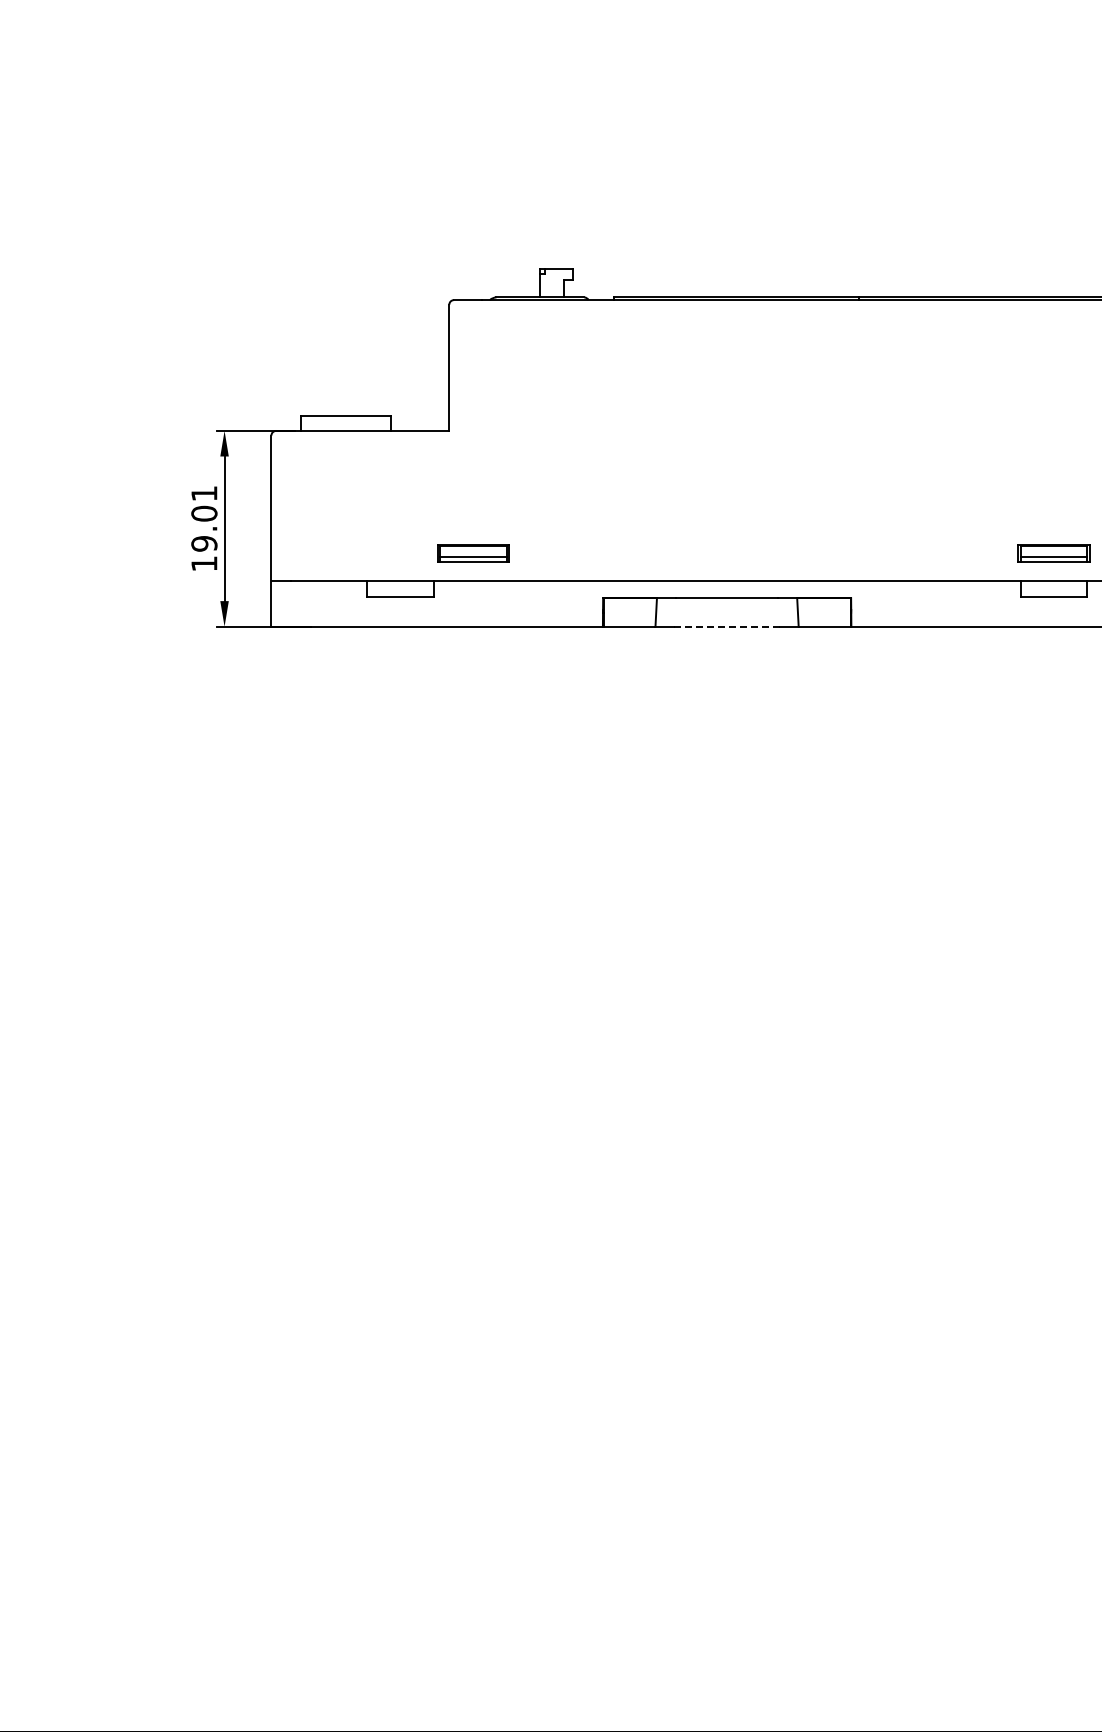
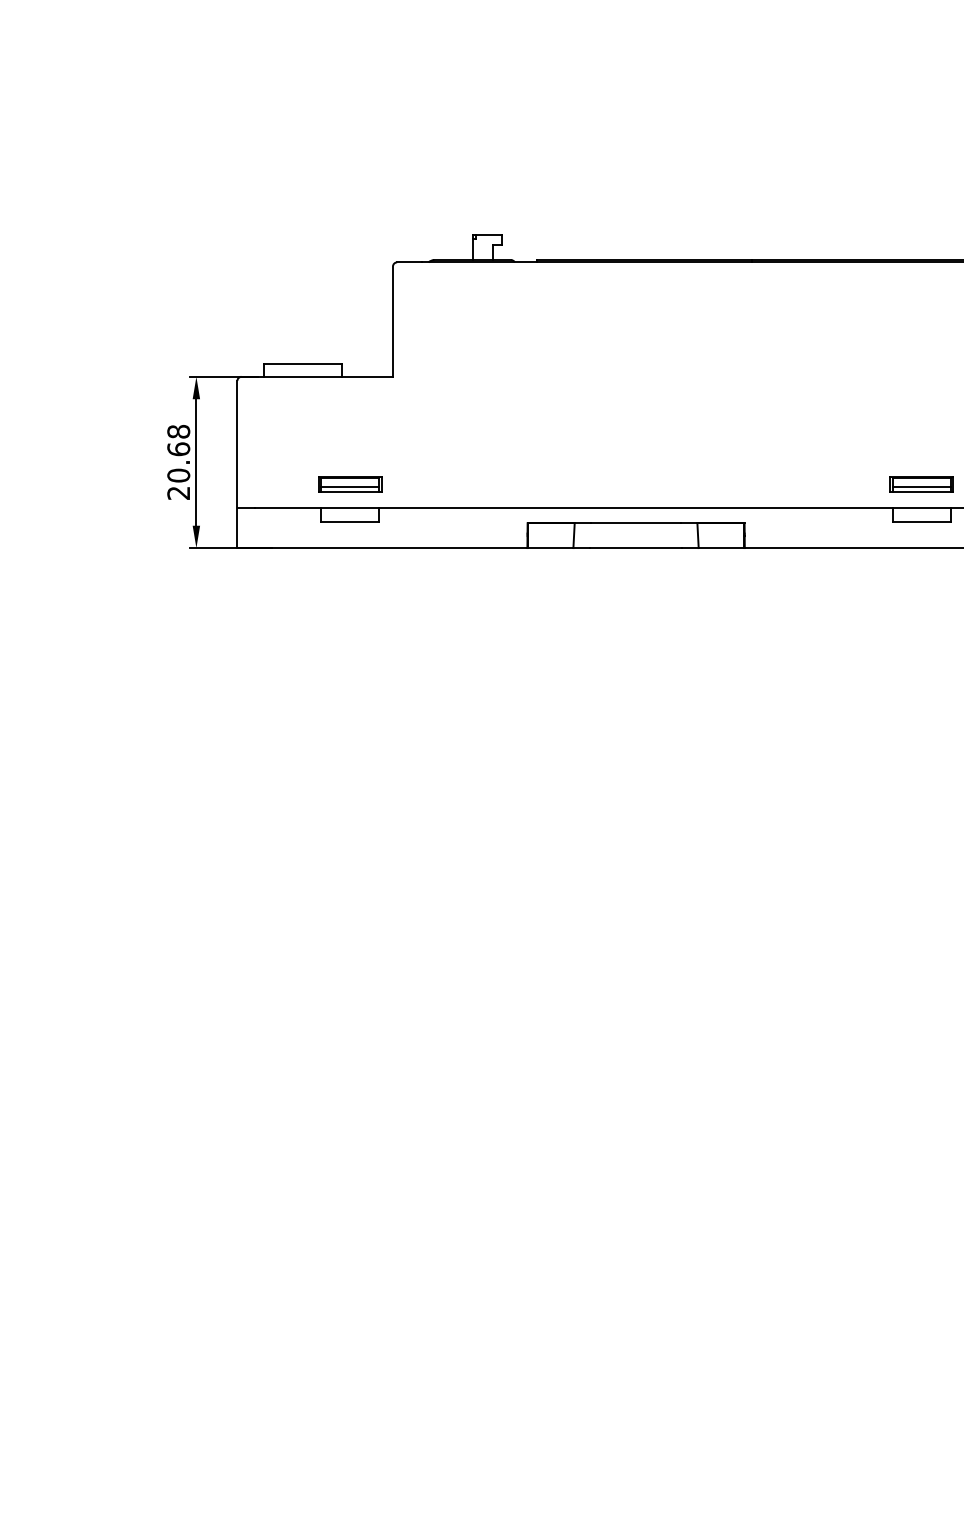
text: (204, 528) -> (178, 462), 19.01 -> 20.68
part: (473, 553) -> (350, 484), moved
line: (727, 626) -> (636, 547), dashed -> solid

